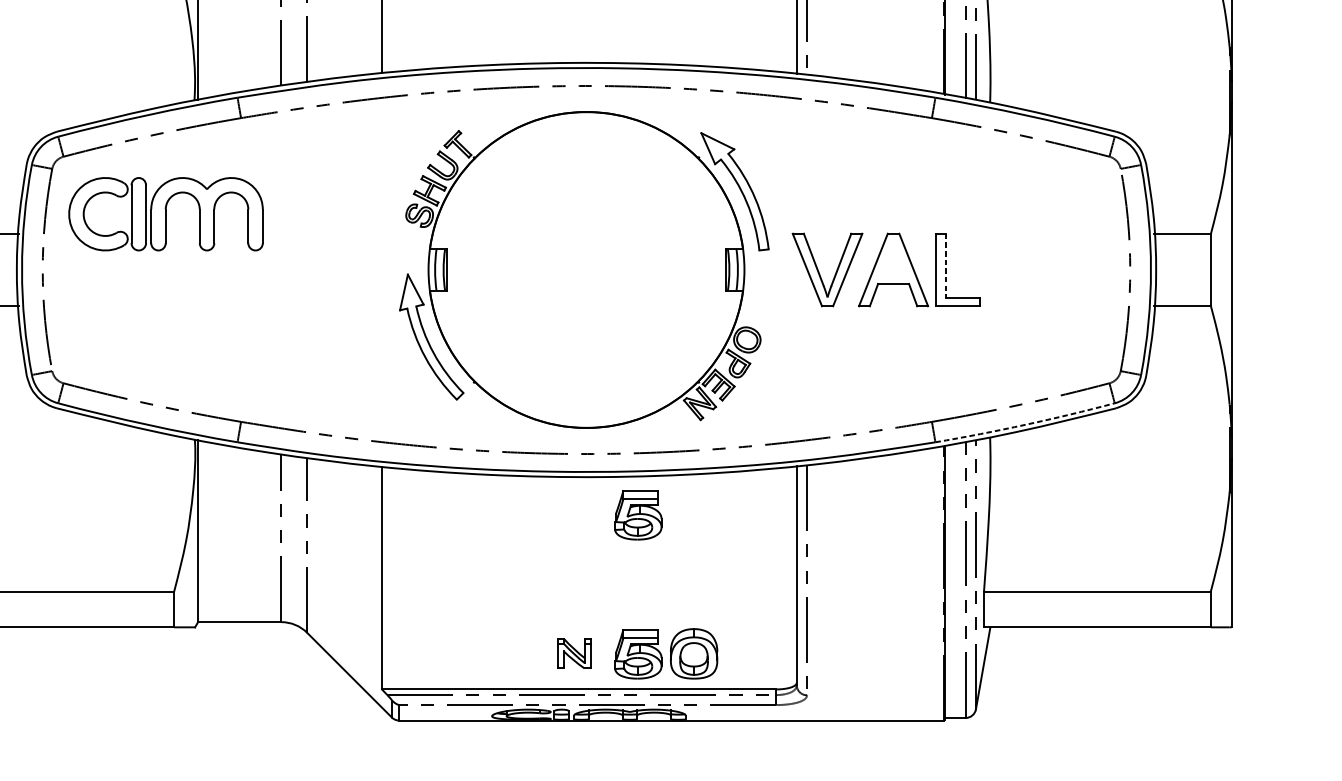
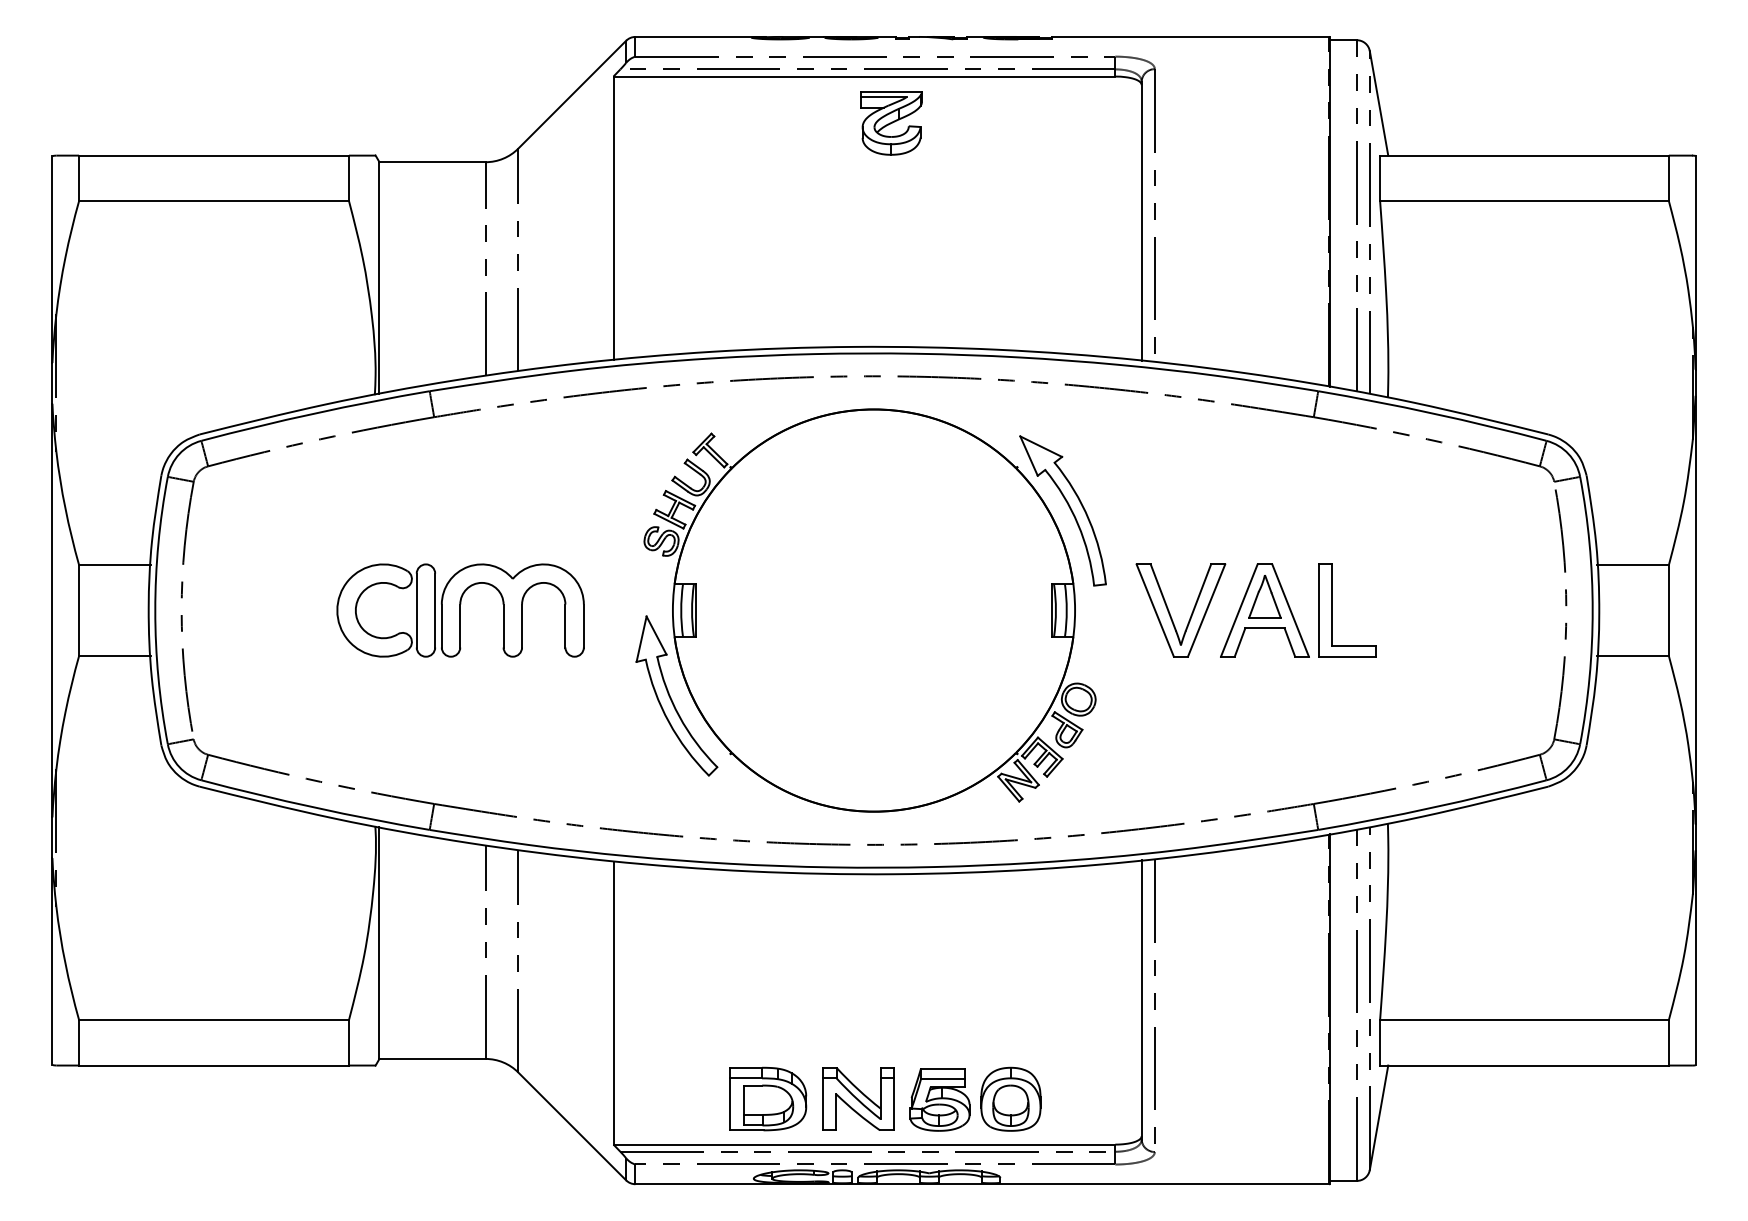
part: (165, 214) -> (460, 610), moved
part: (893, 258) -> (1264, 596), added
line: (945, 266) -> (1331, 605), dashed -> solid
arc: (1025, 424) -> (1432, 807), dashed -> solid
part: (637, 514) -> (939, 922), removed
part: (503, 653) -> (768, 1098), added
part: (574, 653) -> (858, 1098), size x1.67

